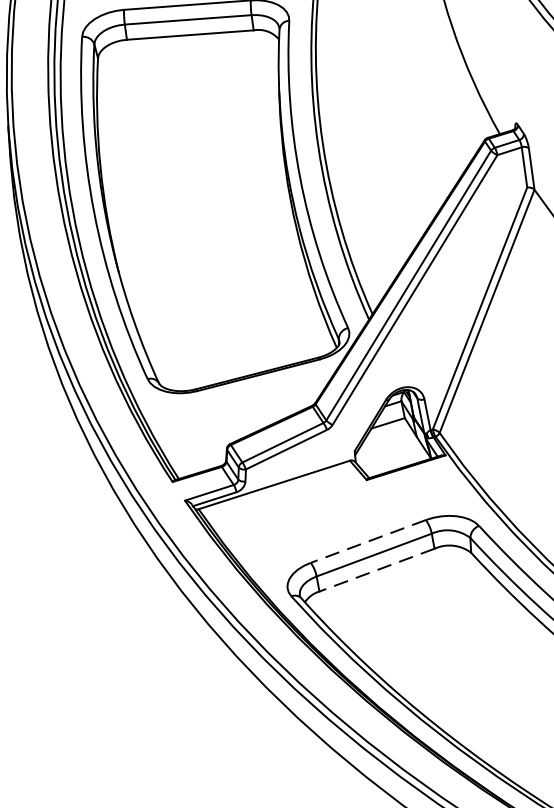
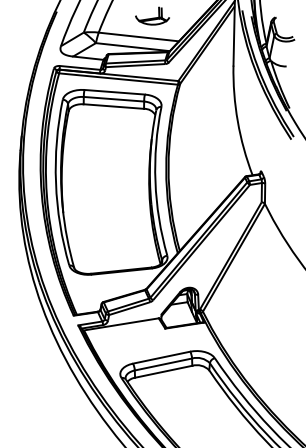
line: (367, 541) -> (161, 357), dashed -> solid
line: (376, 569) -> (163, 371), dashed -> solid

